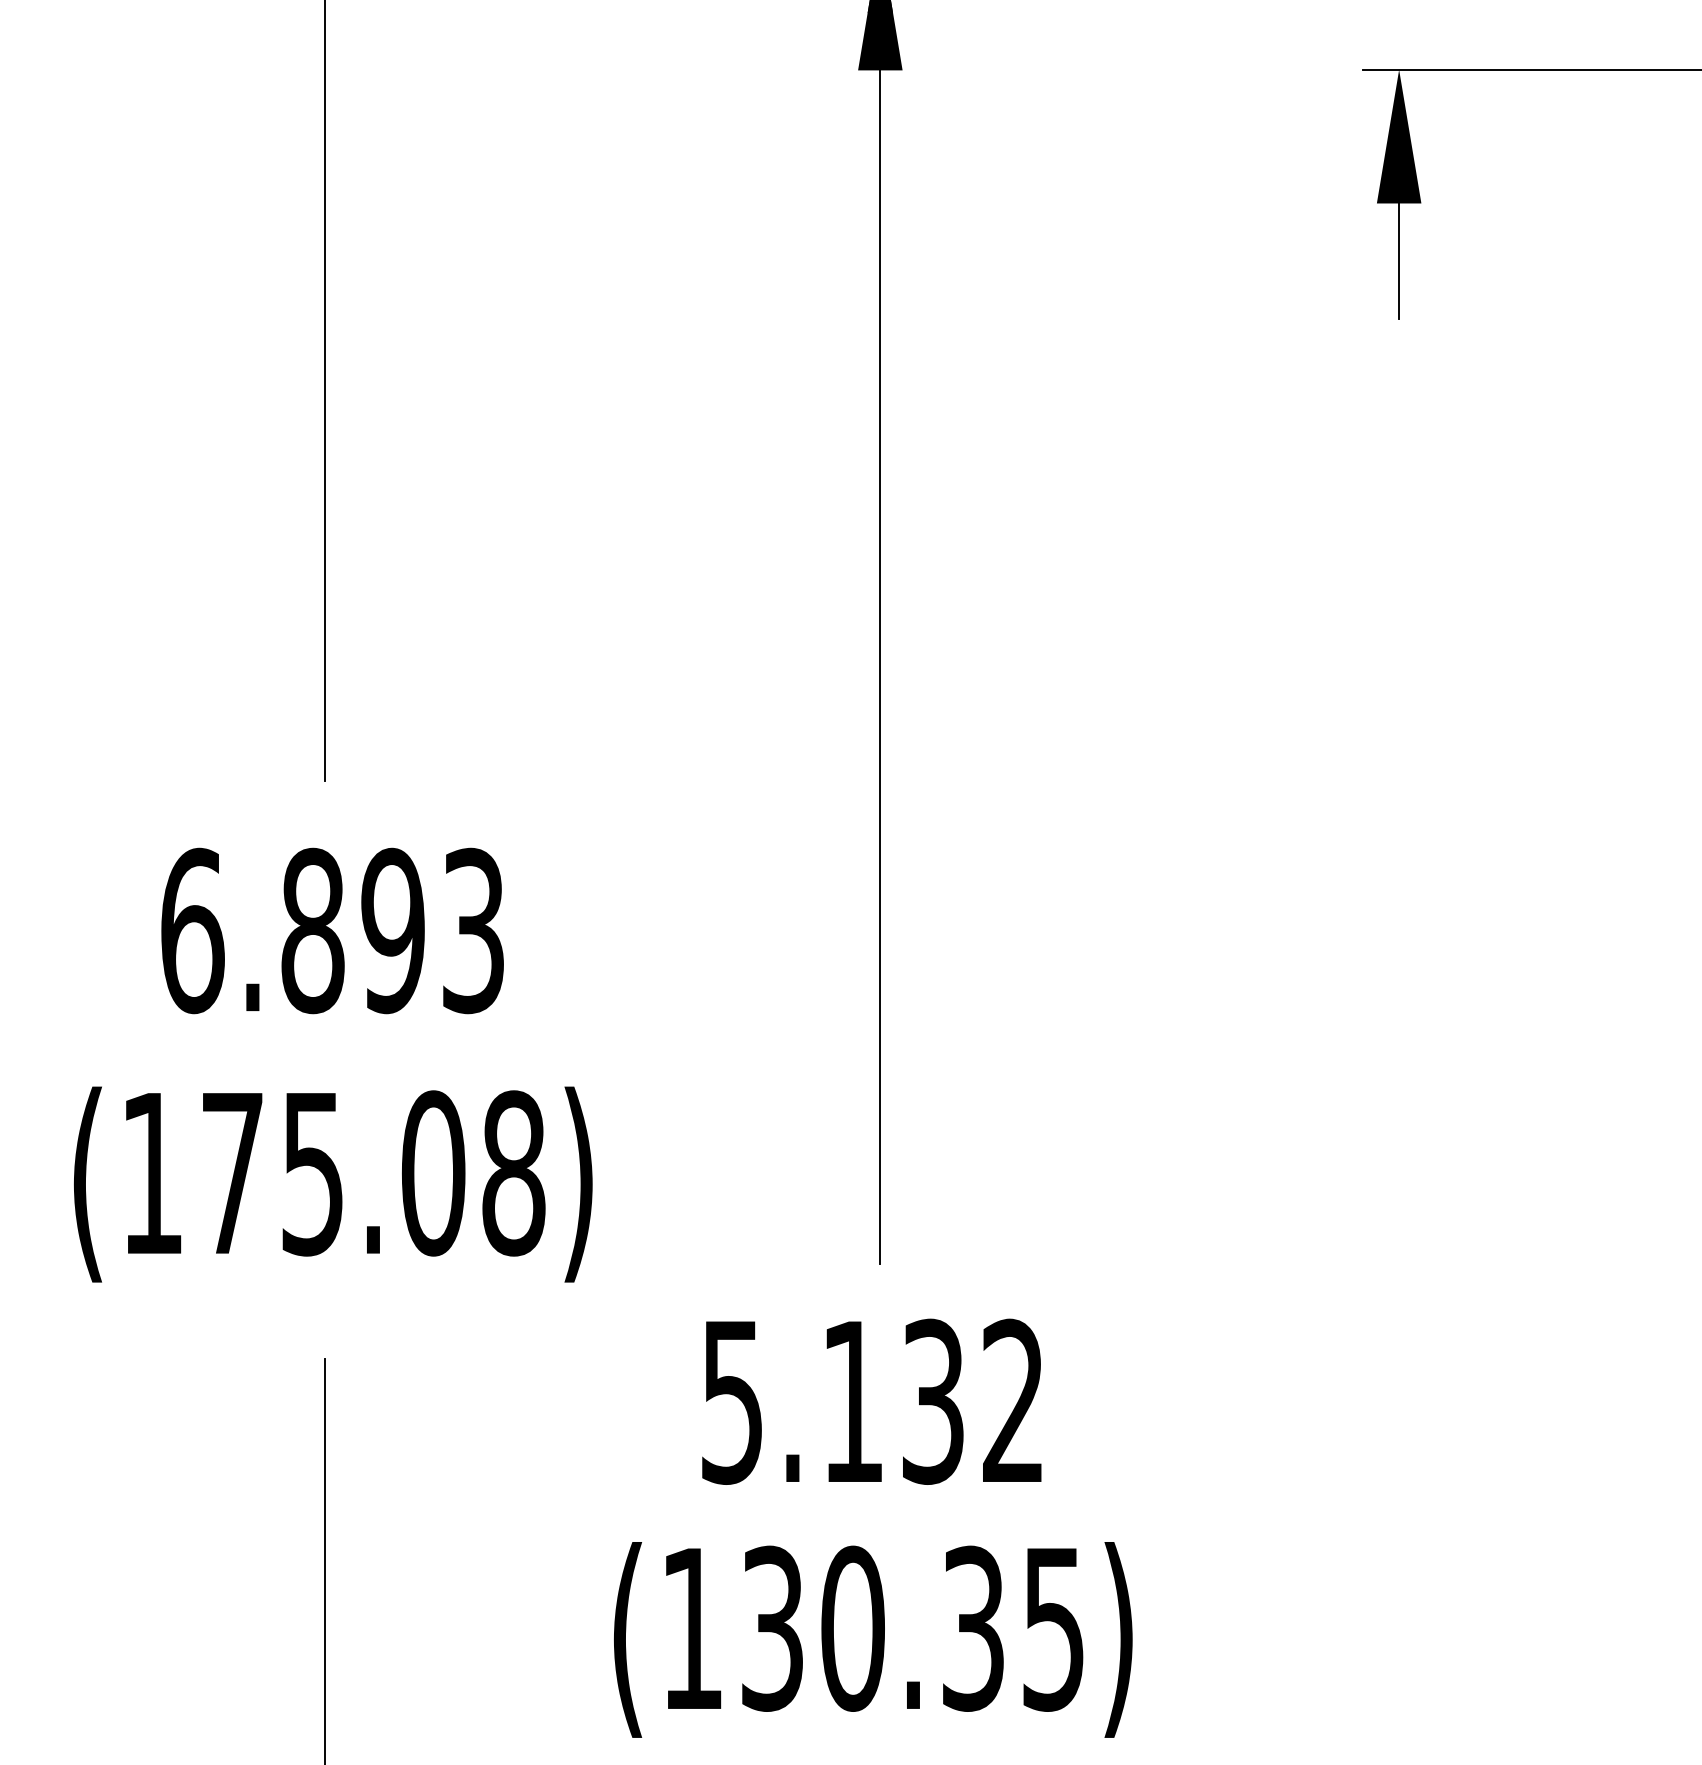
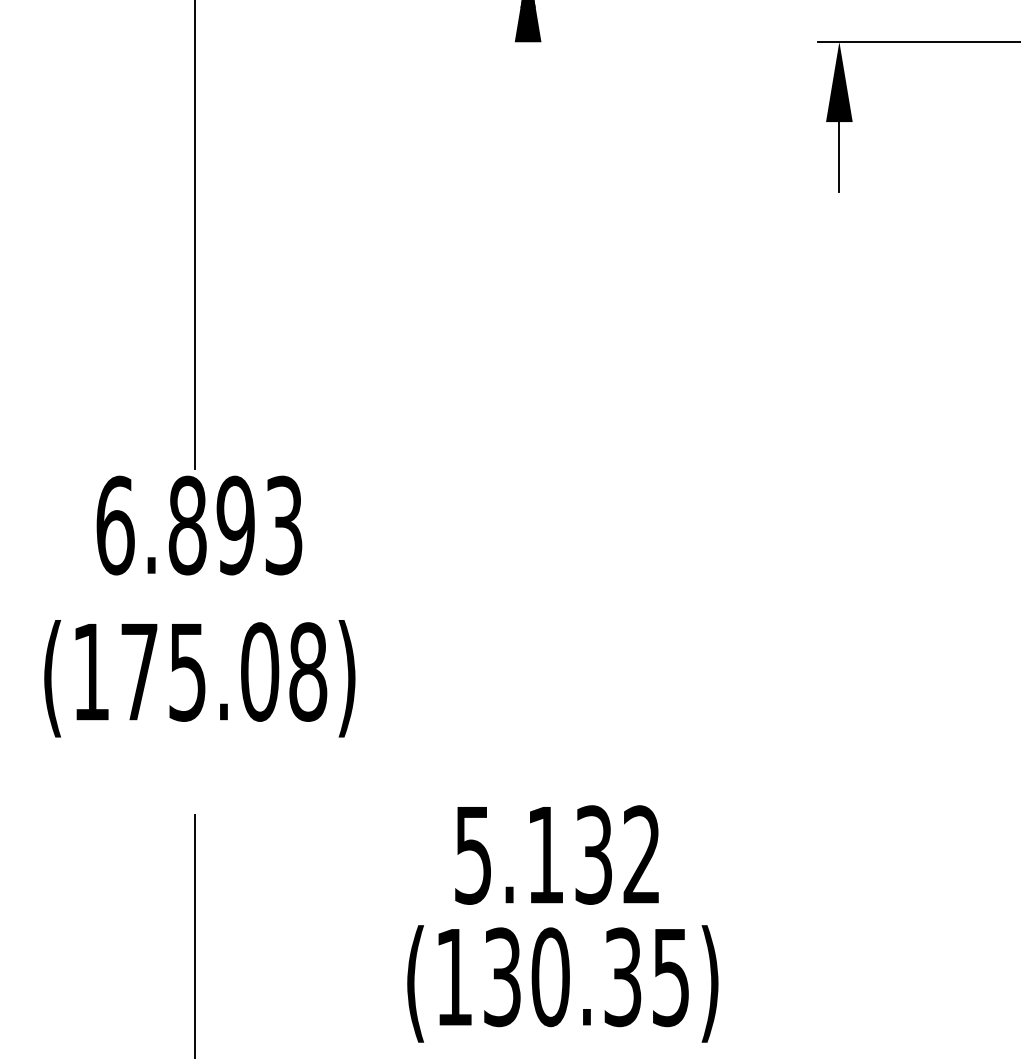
line: (881, 637) -> (528, 382), removed
text: (332, 930) -> (199, 525), moved
text: (332, 1184) -> (199, 678), moved
text: (871, 1400) -> (556, 854), moved
text: (872, 1639) -> (562, 983), moved

